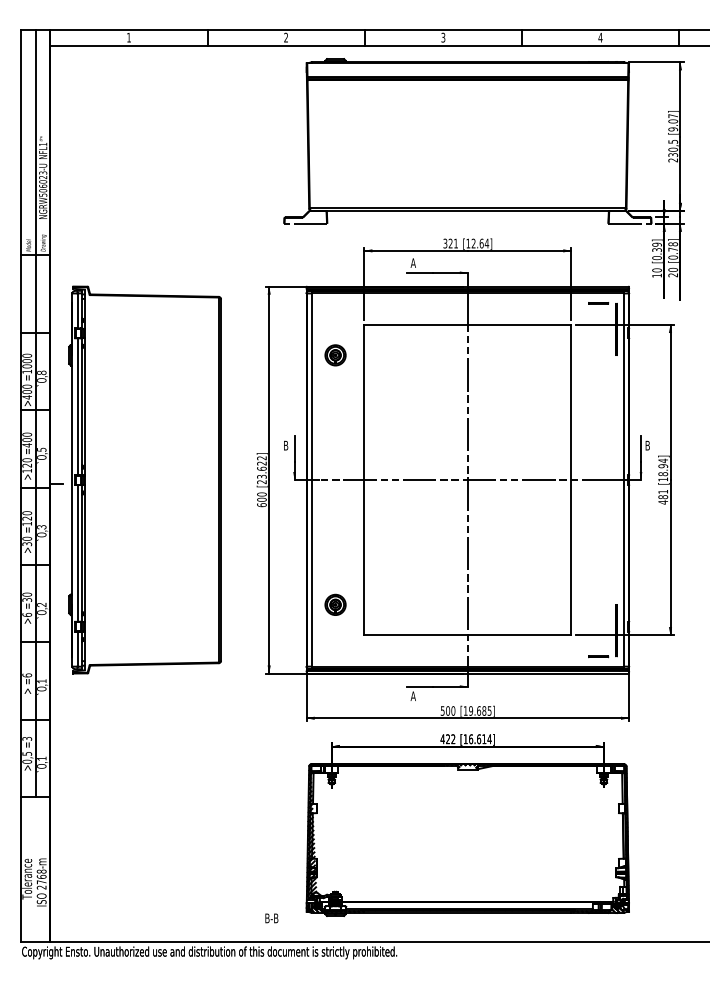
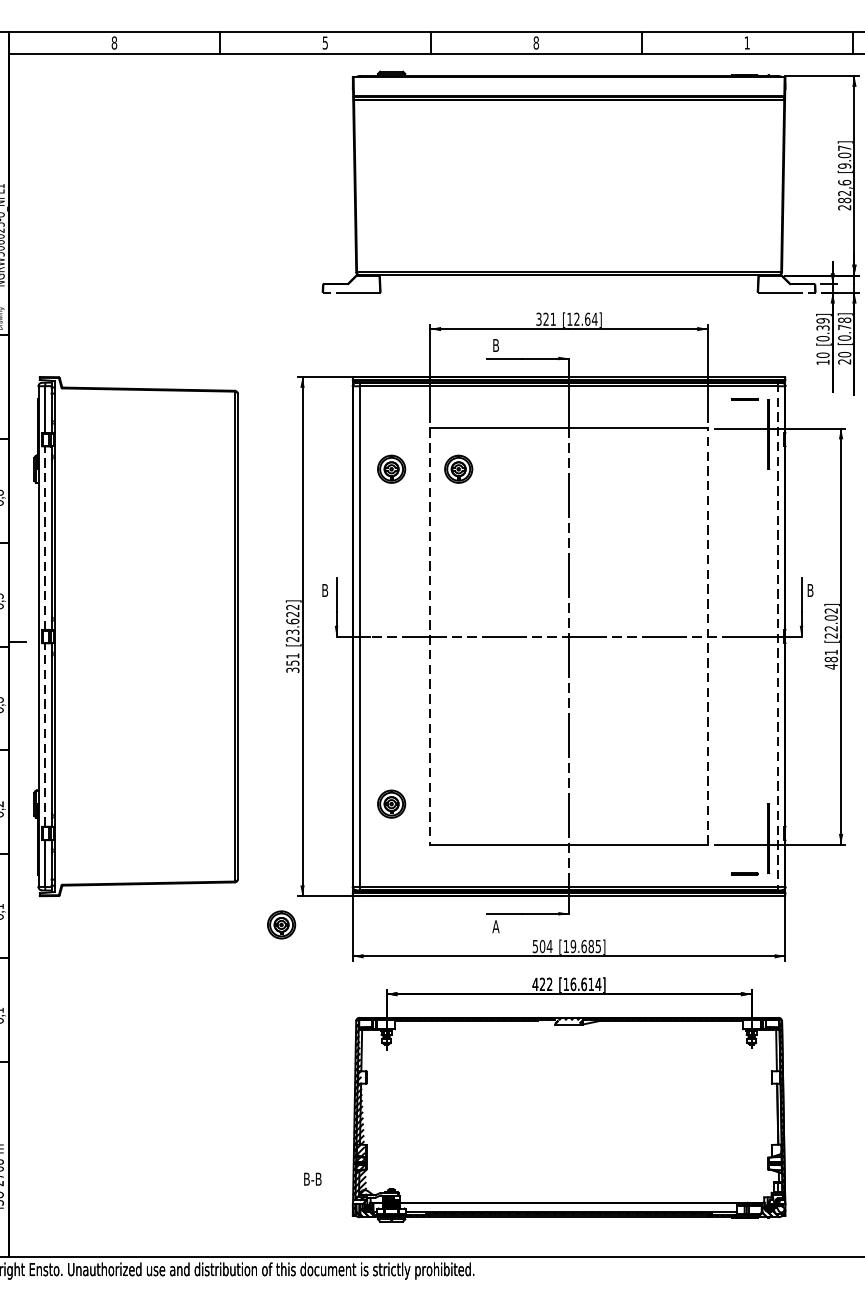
text: (128, 37) -> (113, 42), 1 -> 8
text: (286, 37) -> (325, 42), 2 -> 5
text: (443, 37) -> (536, 42), 3 -> 8
text: (600, 37) -> (747, 42), 4 -> 1
text: (673, 148) -> (845, 191), 230,5 -> 282,6
text: (412, 262) -> (494, 344), A -> B
part: (385, 355) -> (458, 469), added
line: (77, 406) -> (45, 537), solid -> dashed
text: (663, 469) -> (831, 622), [18.94] -> [22.02]
line: (571, 479) -> (708, 635), solid -> dashed
line: (364, 480) -> (430, 637), solid -> dashed
line: (623, 480) -> (777, 637), solid -> dashed
text: (261, 499) -> (292, 662), 600 -> 351
line: (77, 552) -> (45, 733), solid -> dashed
part: (253, 694) -> (281, 924), added
text: (453, 710) -> (549, 945), 500 -> 504
text: (271, 918) -> (312, 1179), moved

